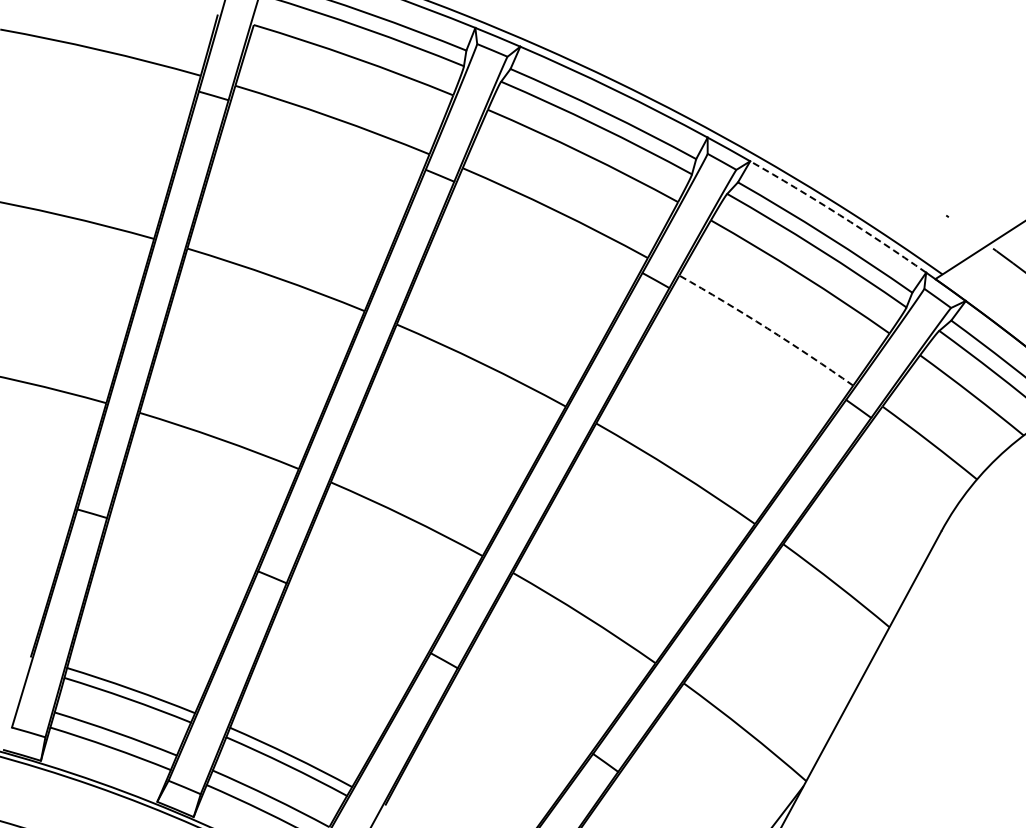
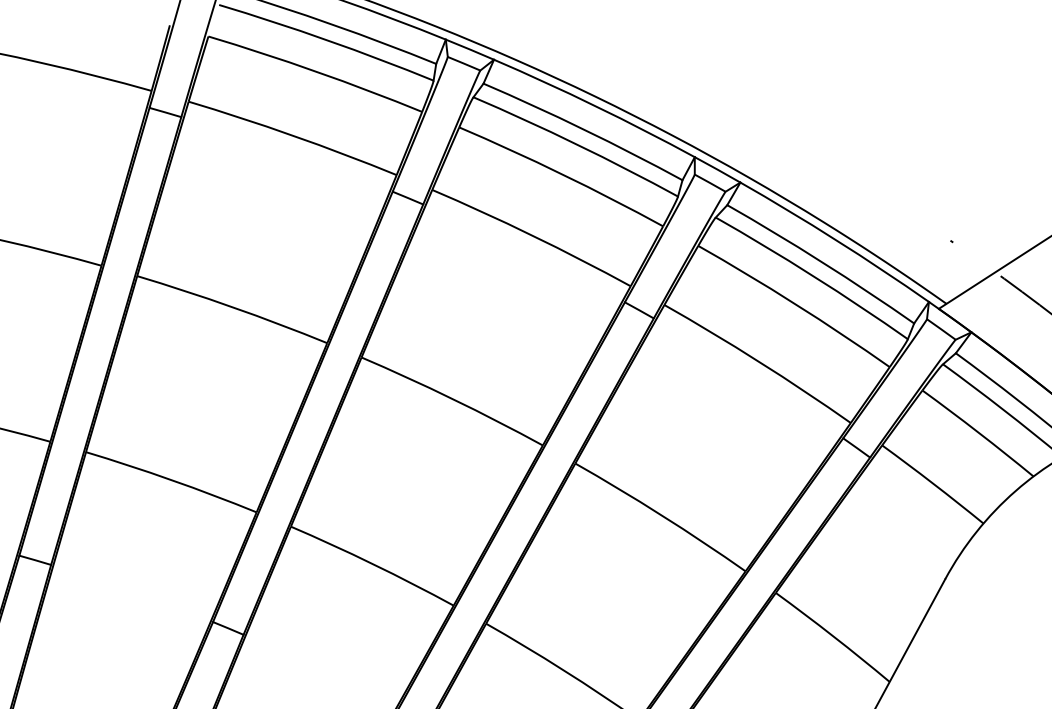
arc: (839, 214) -> (836, 239), dashed -> solid
arc: (767, 328) -> (758, 361), dashed -> solid

